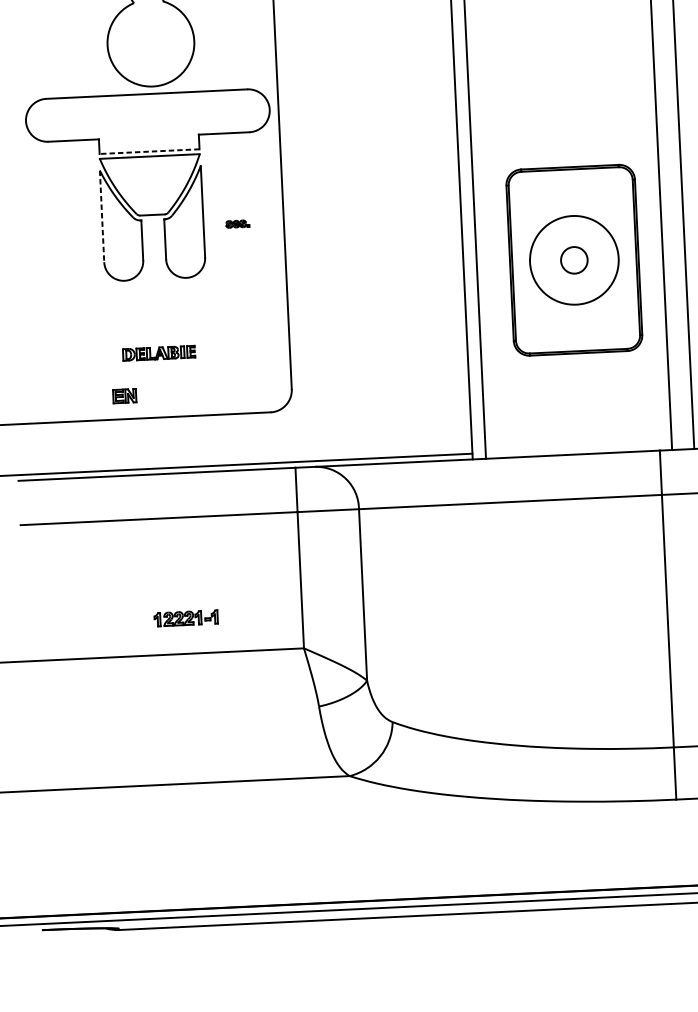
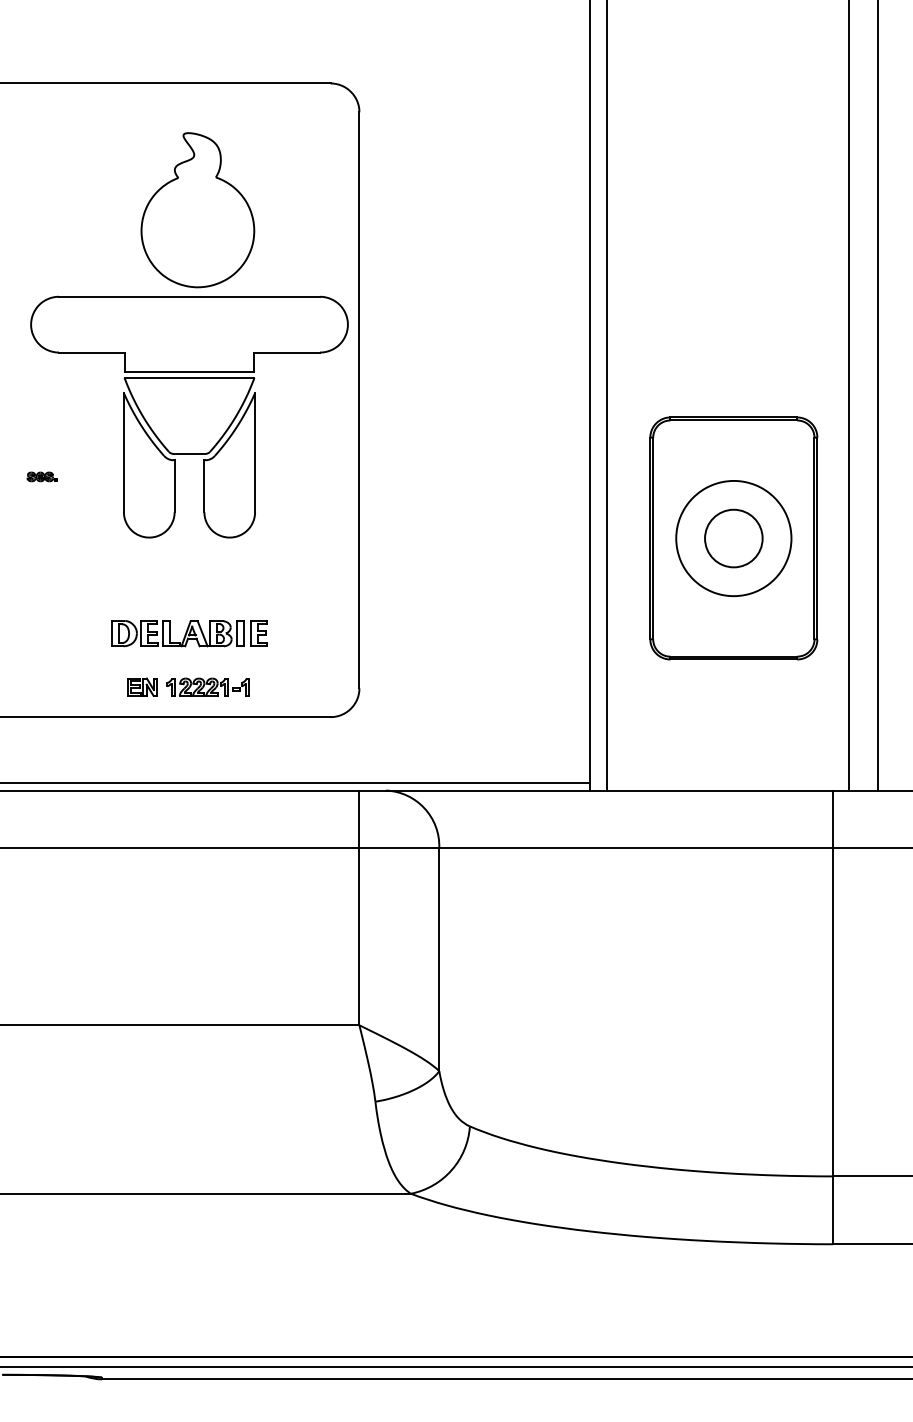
line: (149, 151) -> (189, 371), dashed -> solid
line: (101, 216) -> (123, 452), dashed -> solid
part: (237, 223) -> (41, 476), moved
circle: (574, 260) -> (733, 538), size x1.67
part: (159, 353) -> (189, 633), size x1.67
part: (185, 617) -> (207, 686), moved

